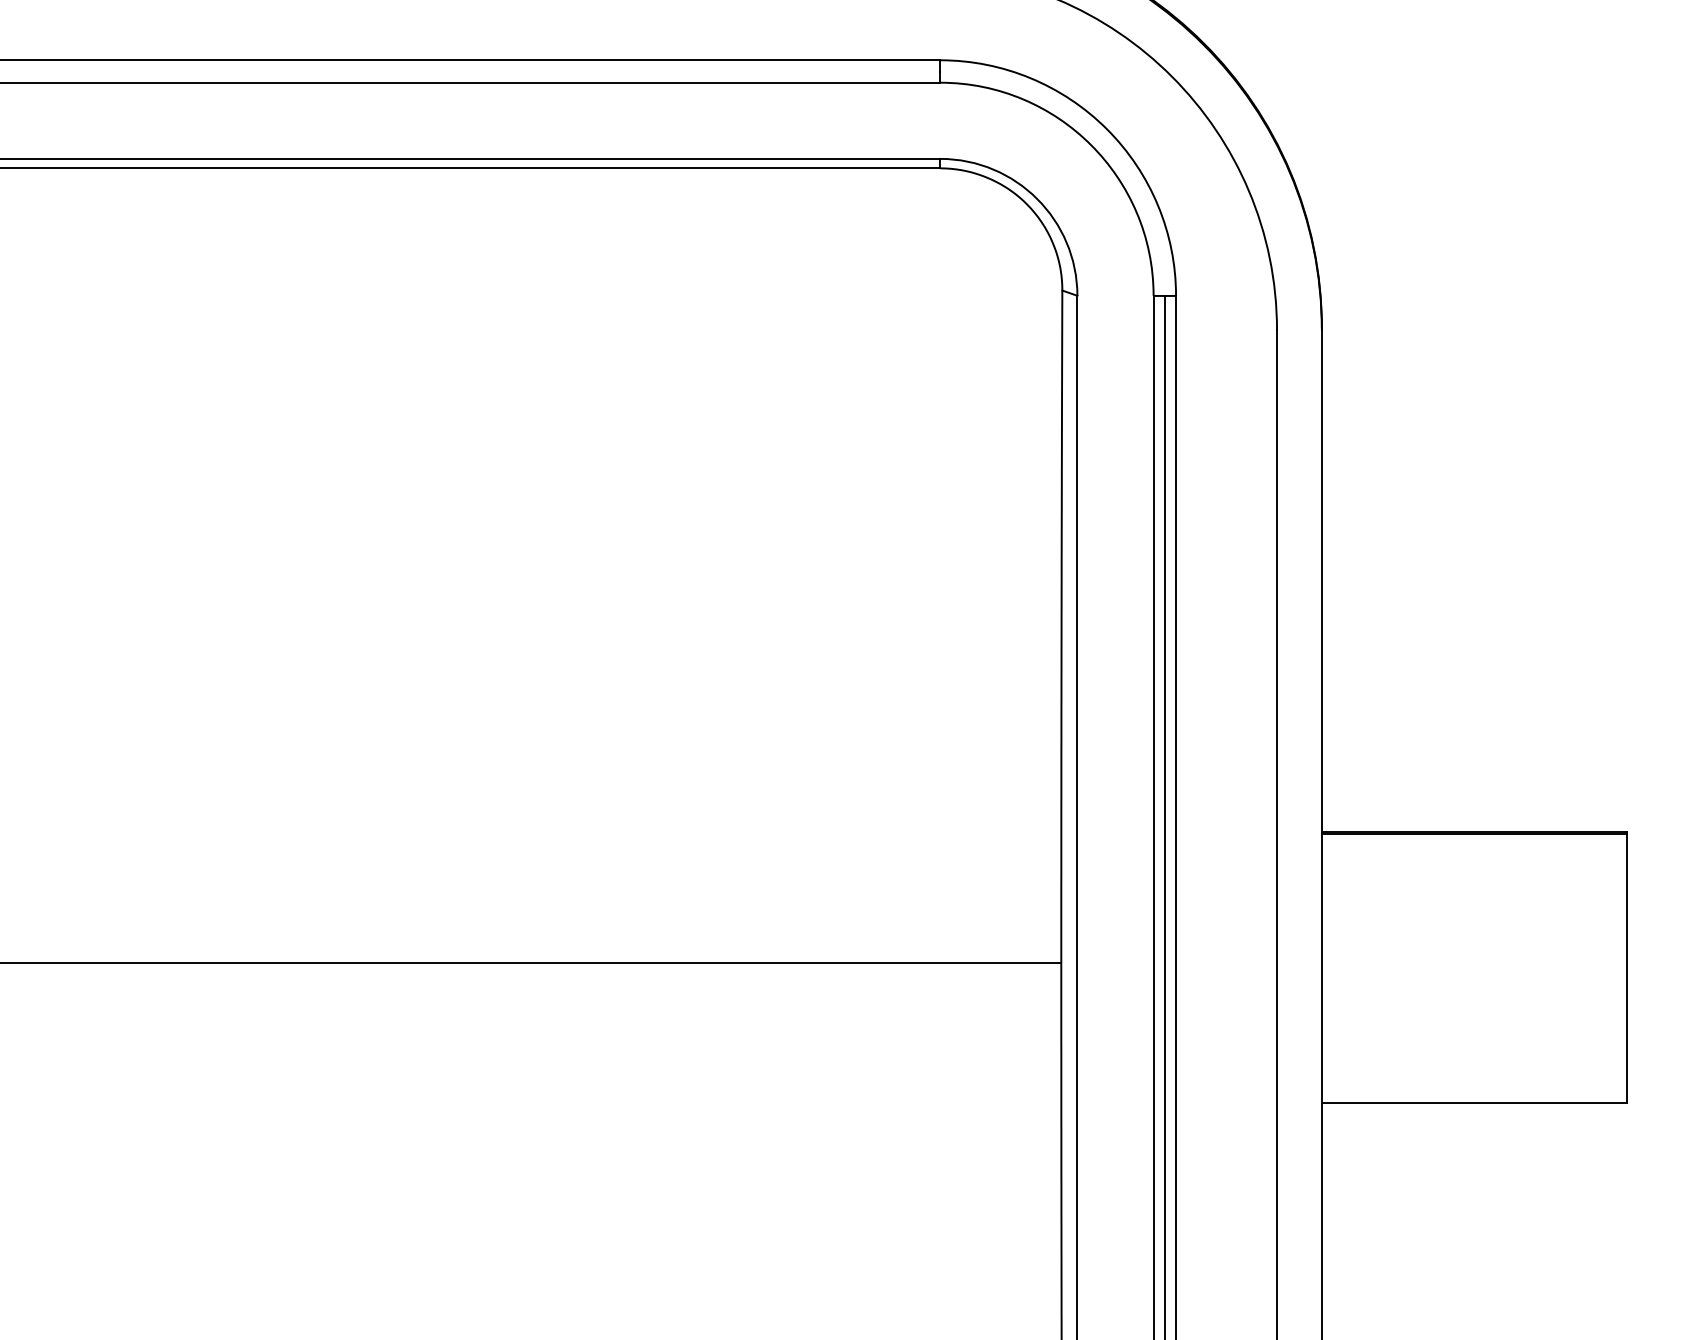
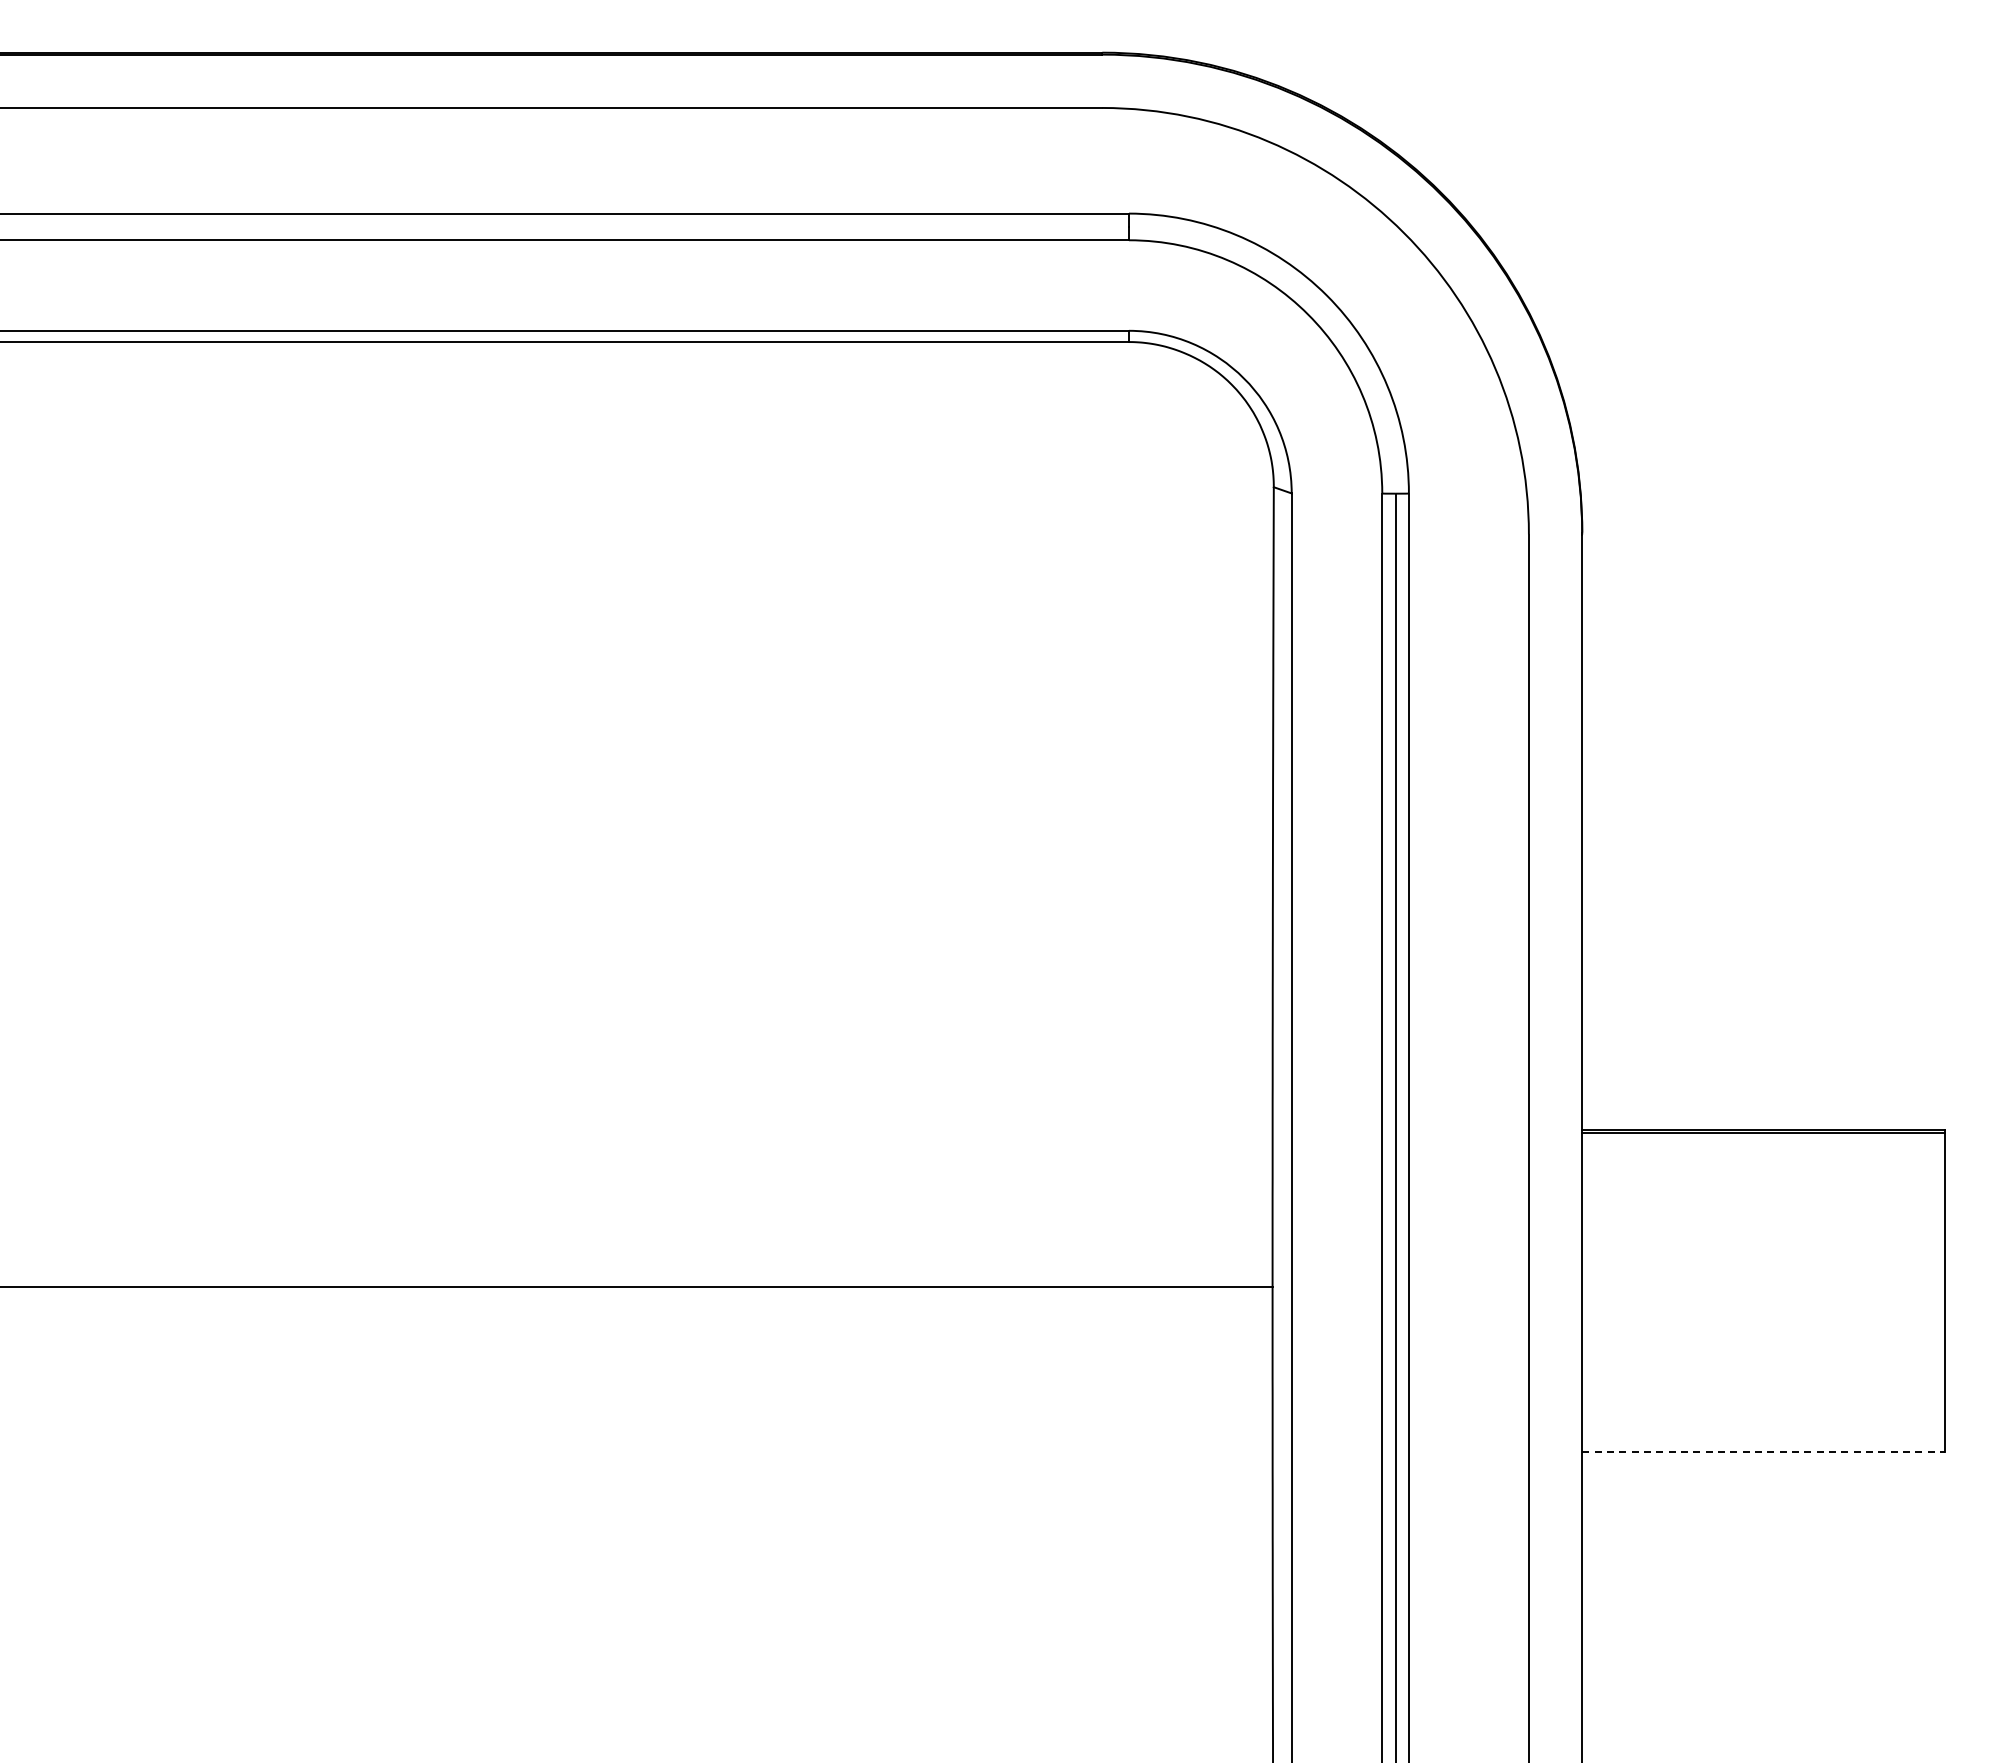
line: (1475, 1102) -> (1764, 1452), solid -> dashed

